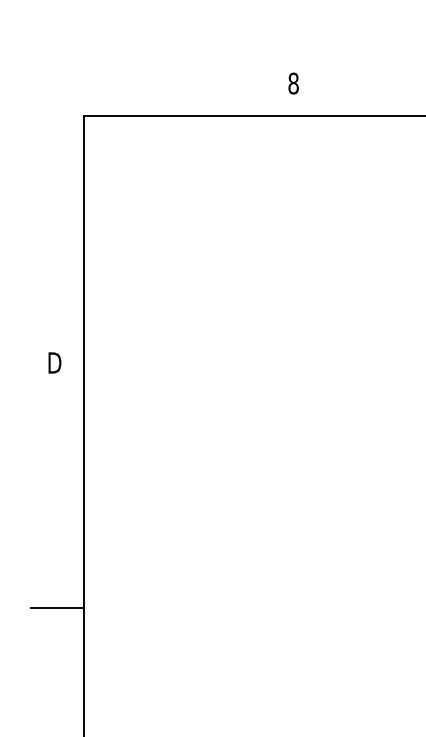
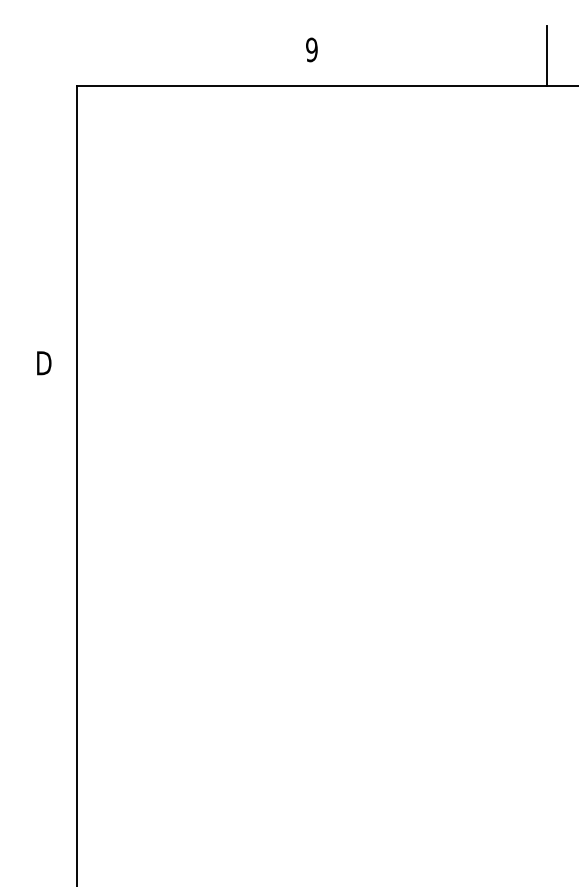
text: (293, 83) -> (311, 49), 8 -> 9
line: (56, 607) -> (46, 637), removed

